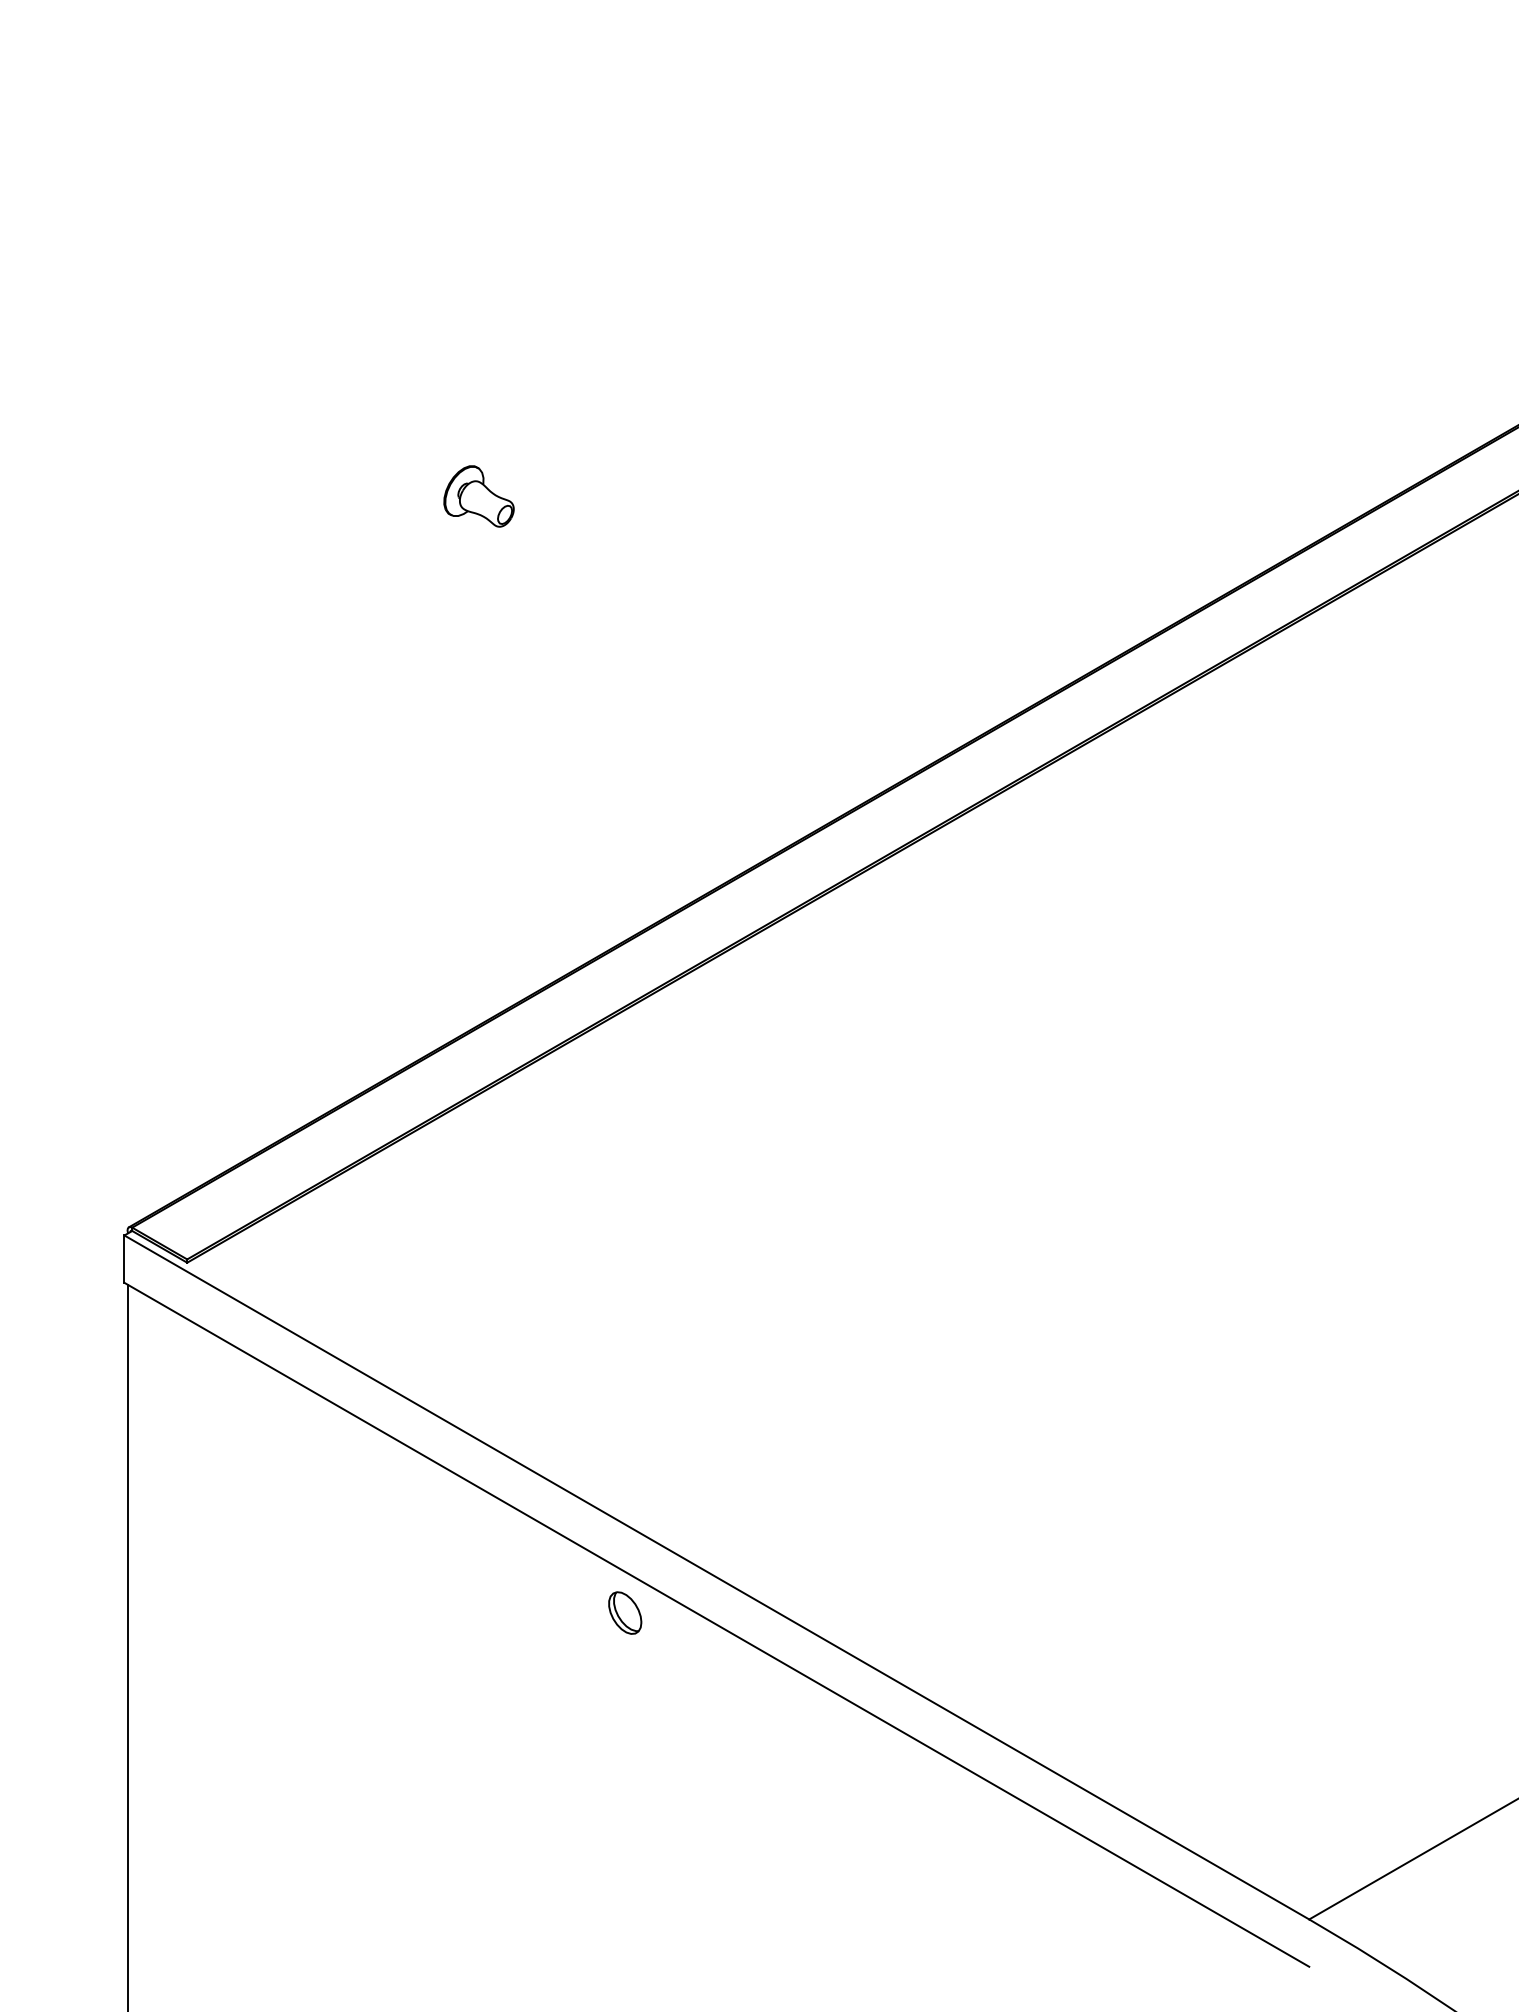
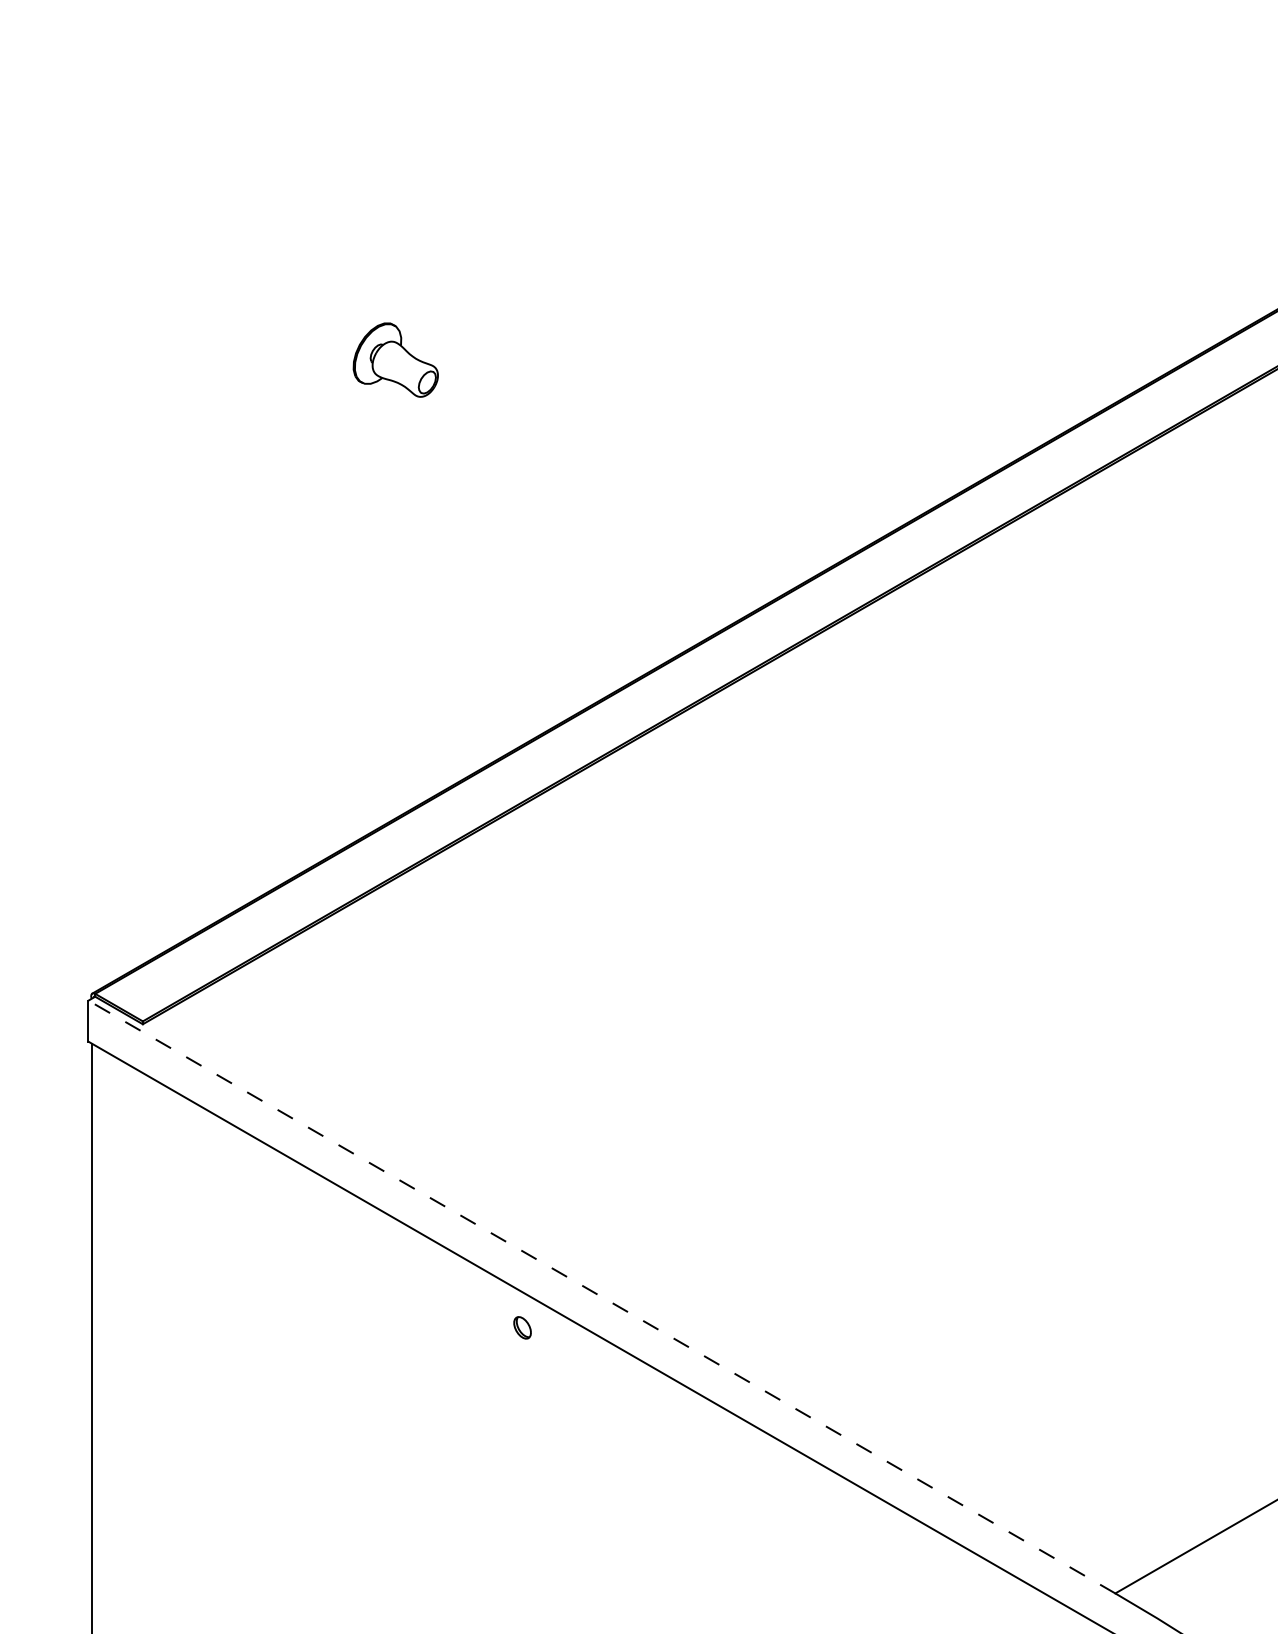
part: (478, 496) -> (395, 360), size x1.4
line: (716, 1577) -> (601, 1297), solid -> dashed
part: (625, 1612) -> (522, 1327), size x0.6

